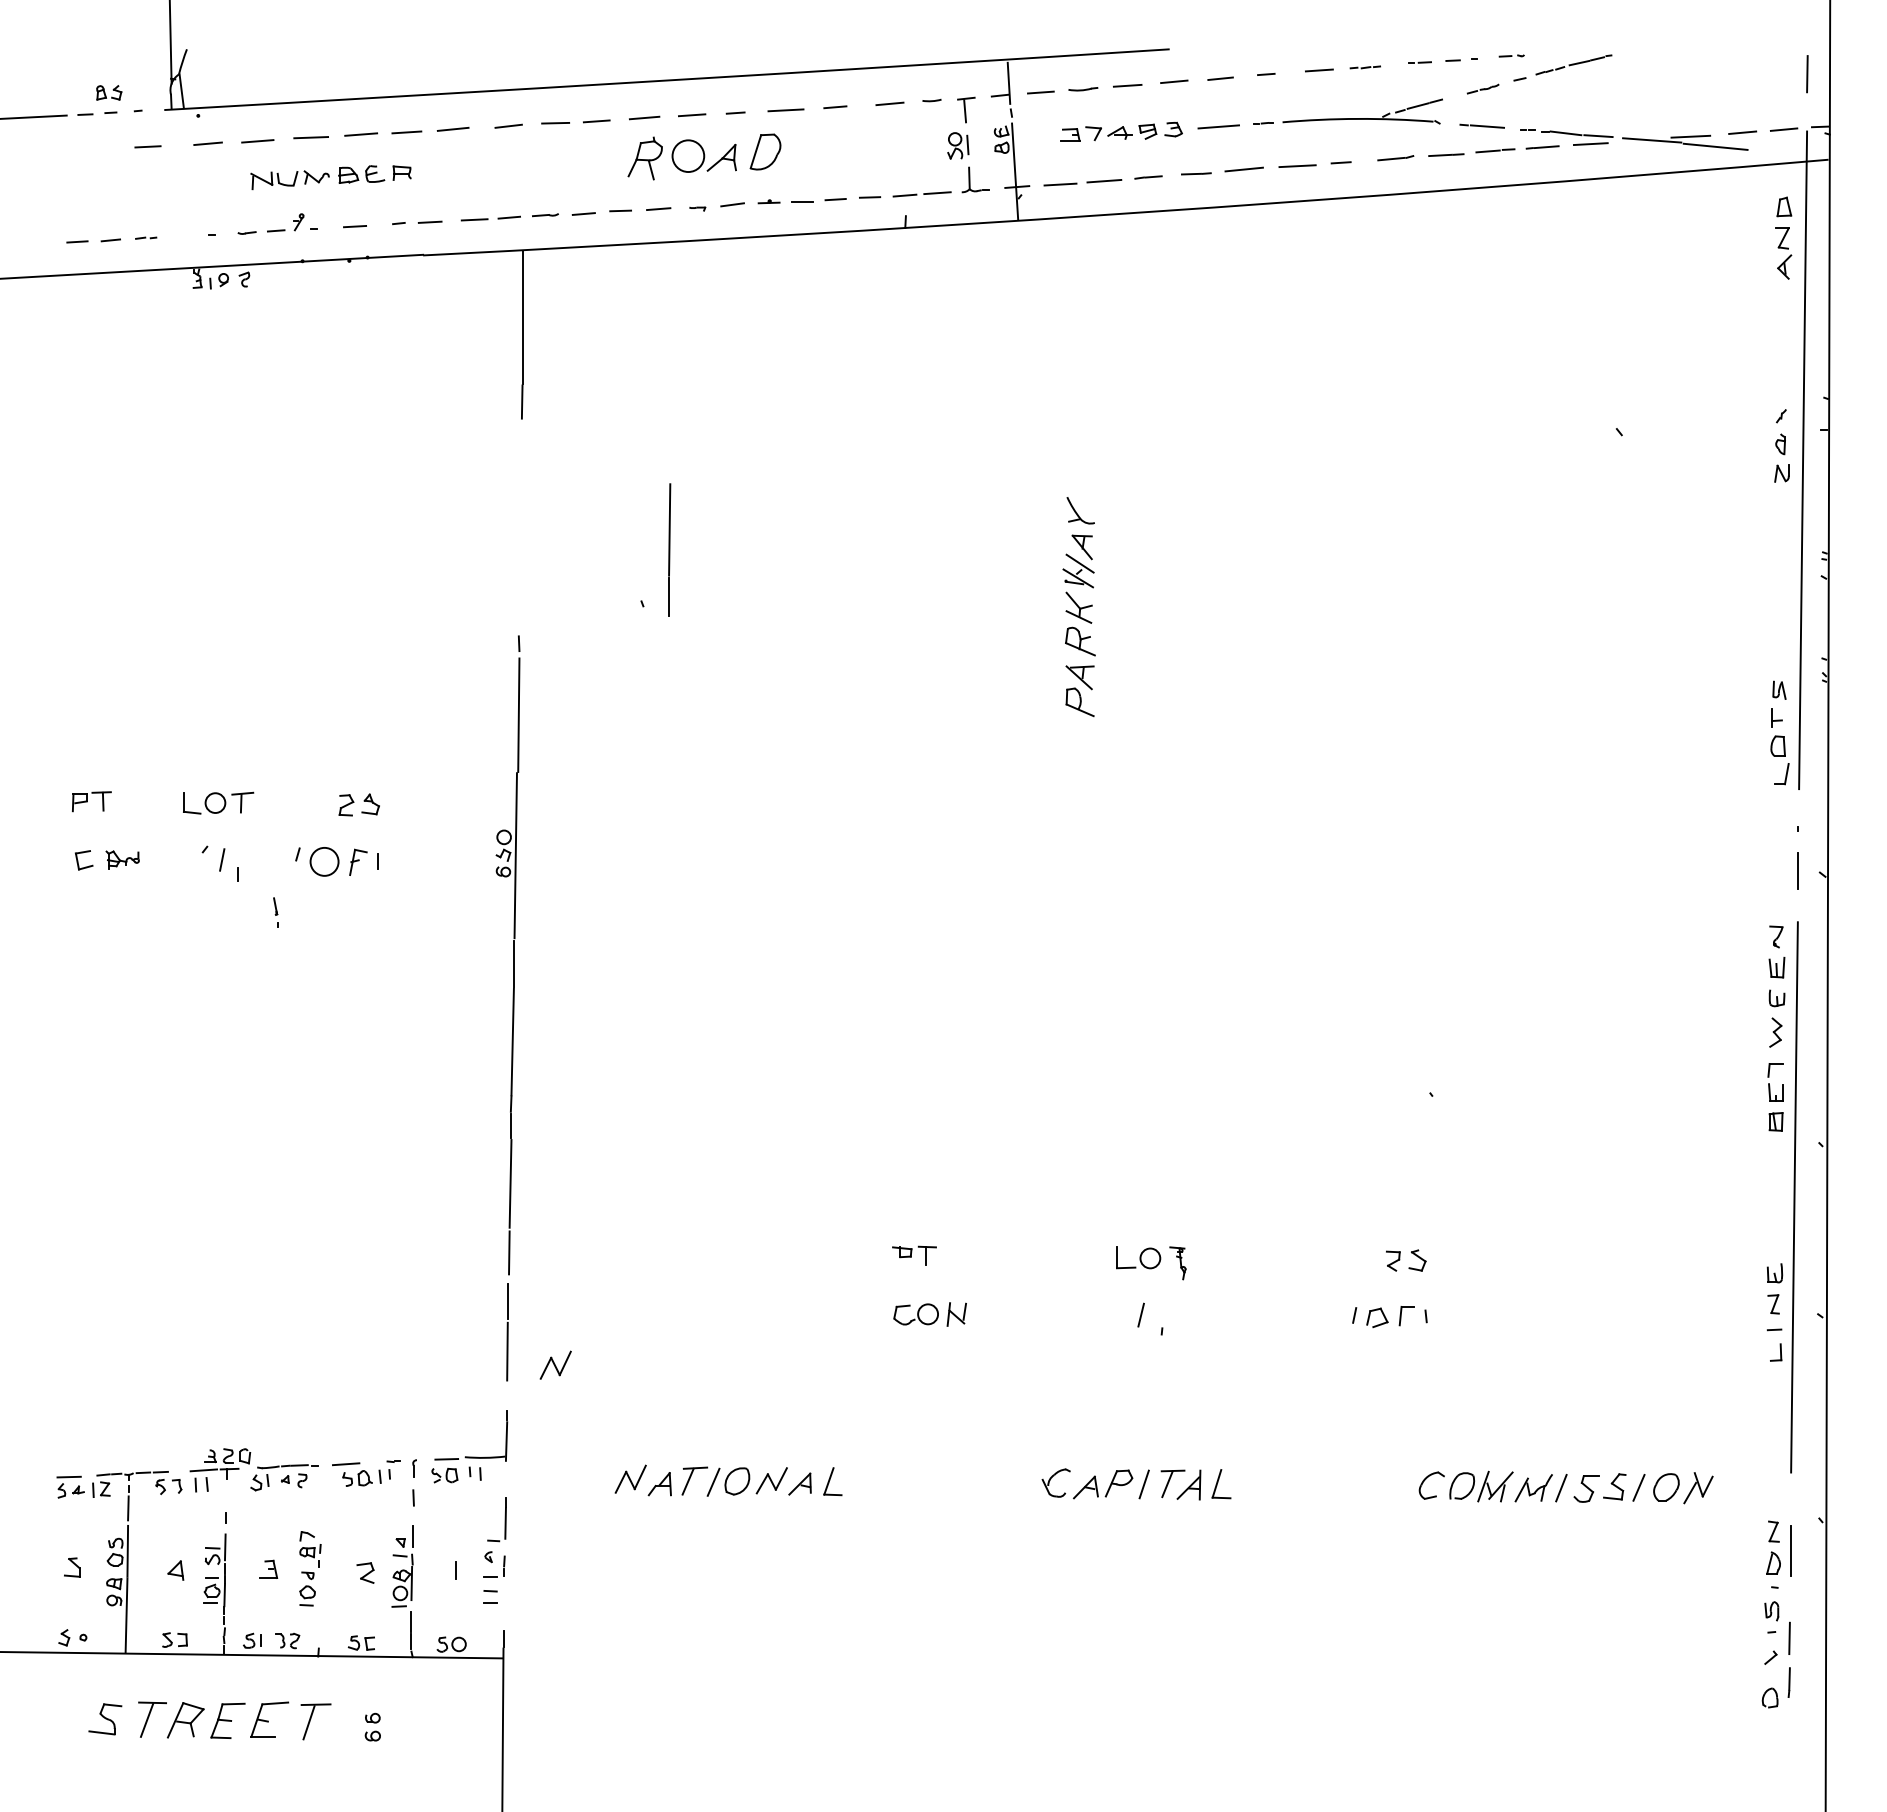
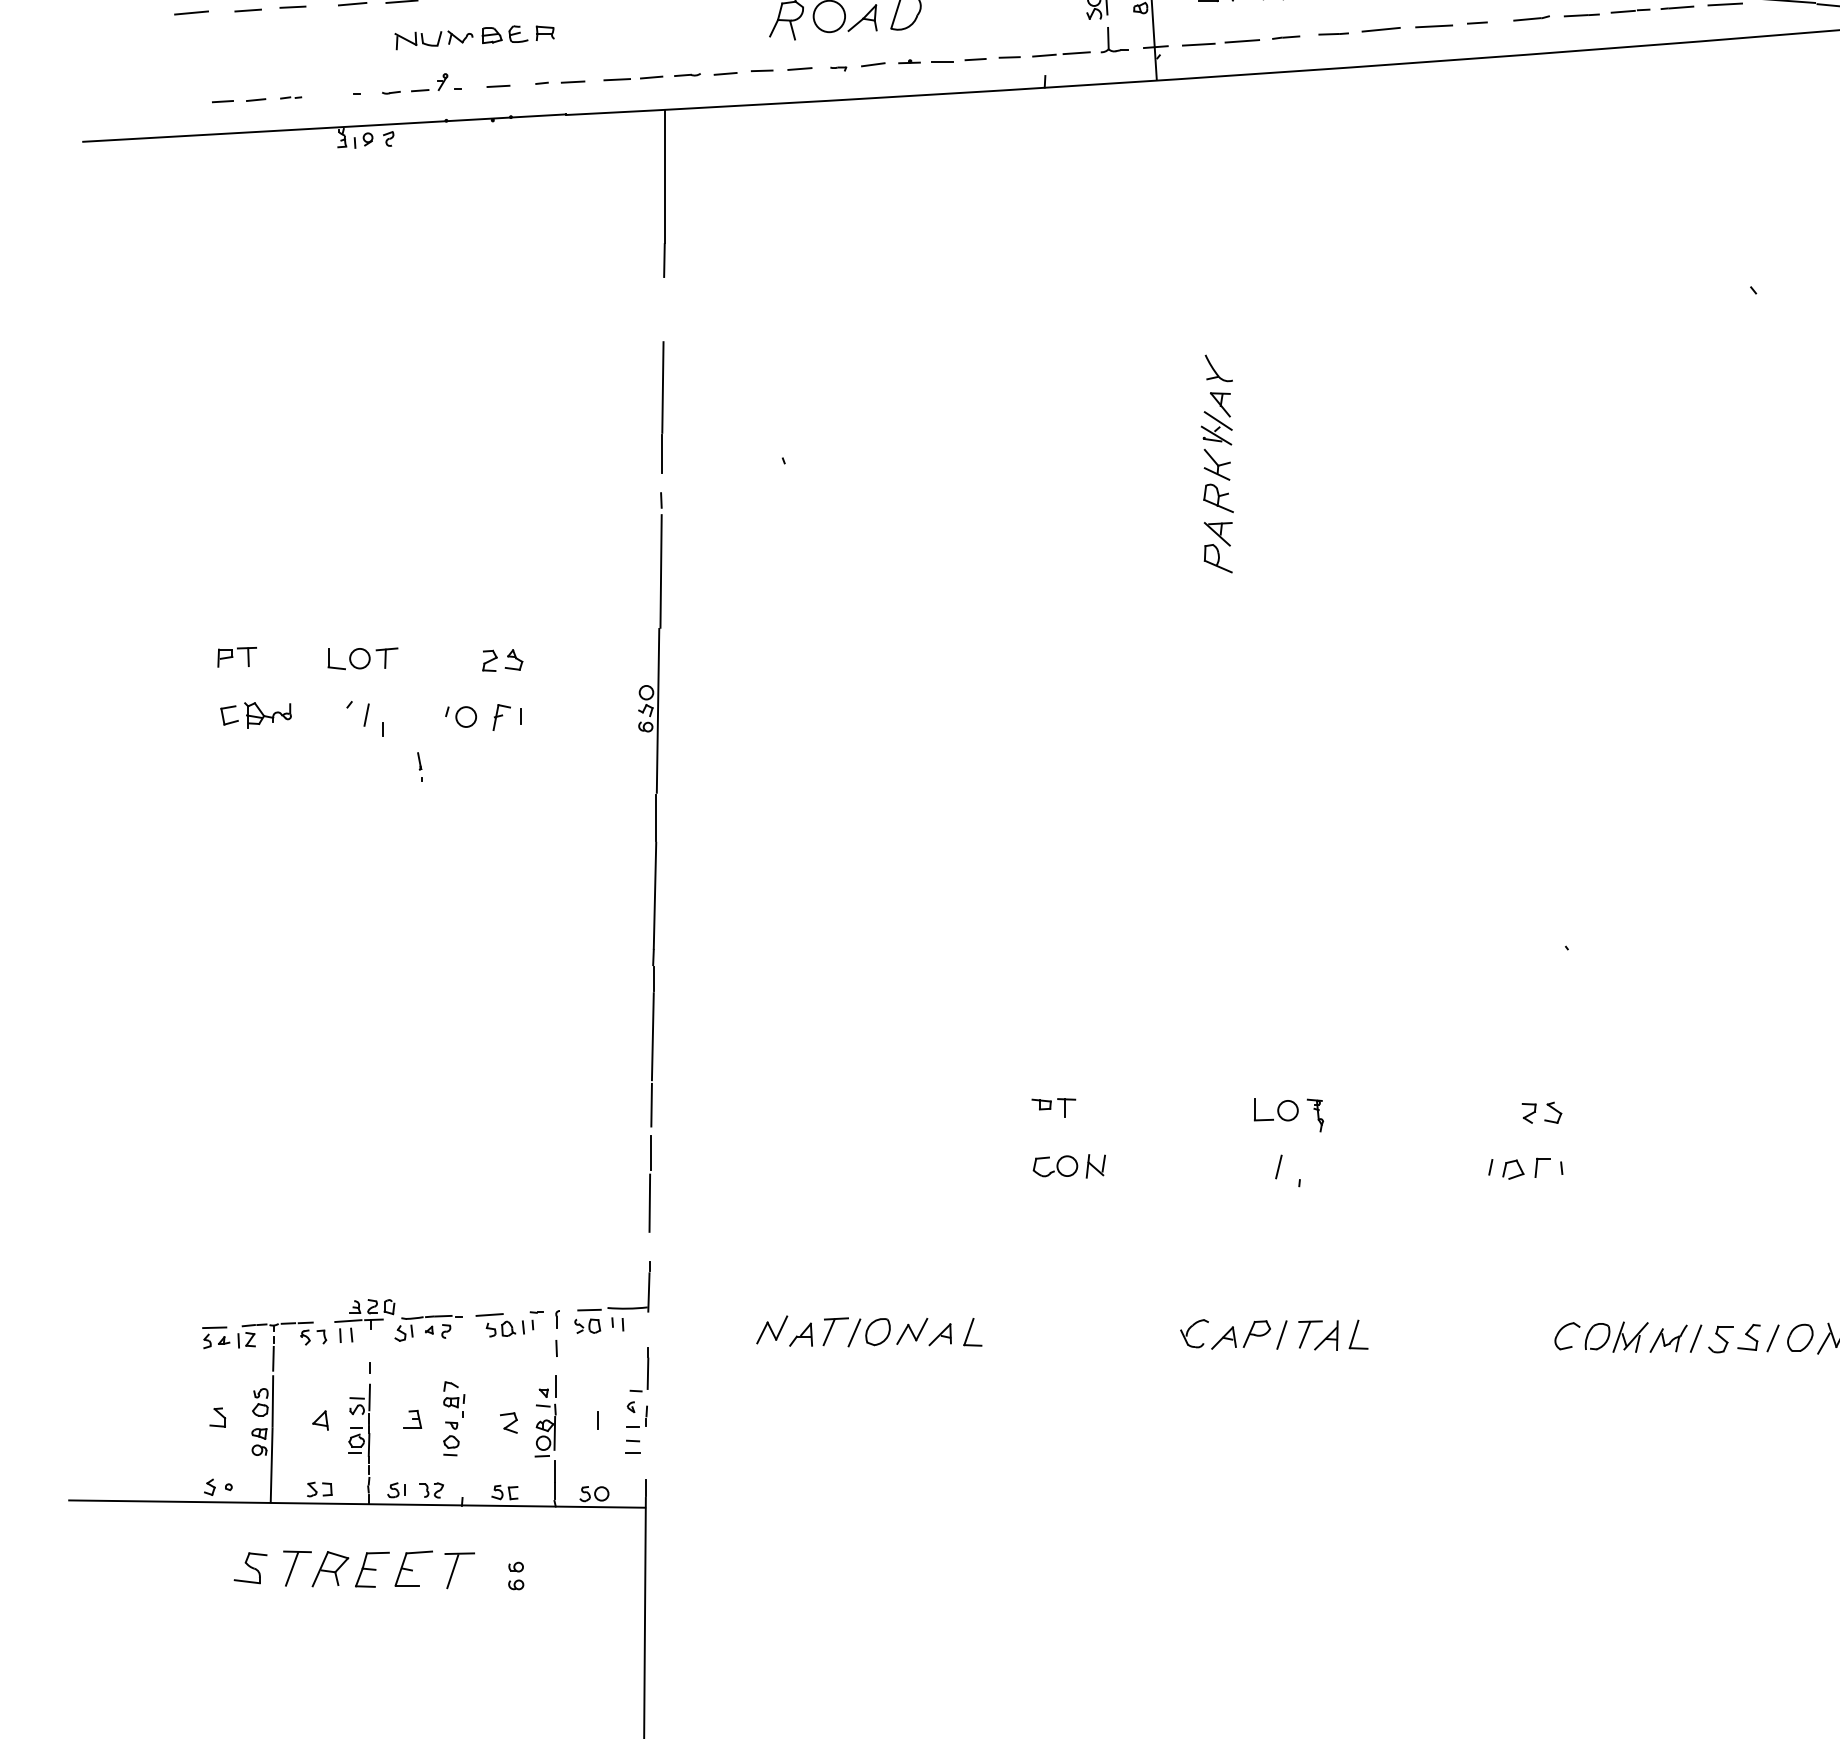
line: (102, 150) -> (247, 10), added
line: (45, 152) -> (191, 12), added
line: (669, 549) -> (662, 406), moved
part: (122, 859) -> (267, 714), size x1.43
part: (317, 861) -> (461, 716), size x0.71
part: (555, 1364) -> (697, 1215), removed

